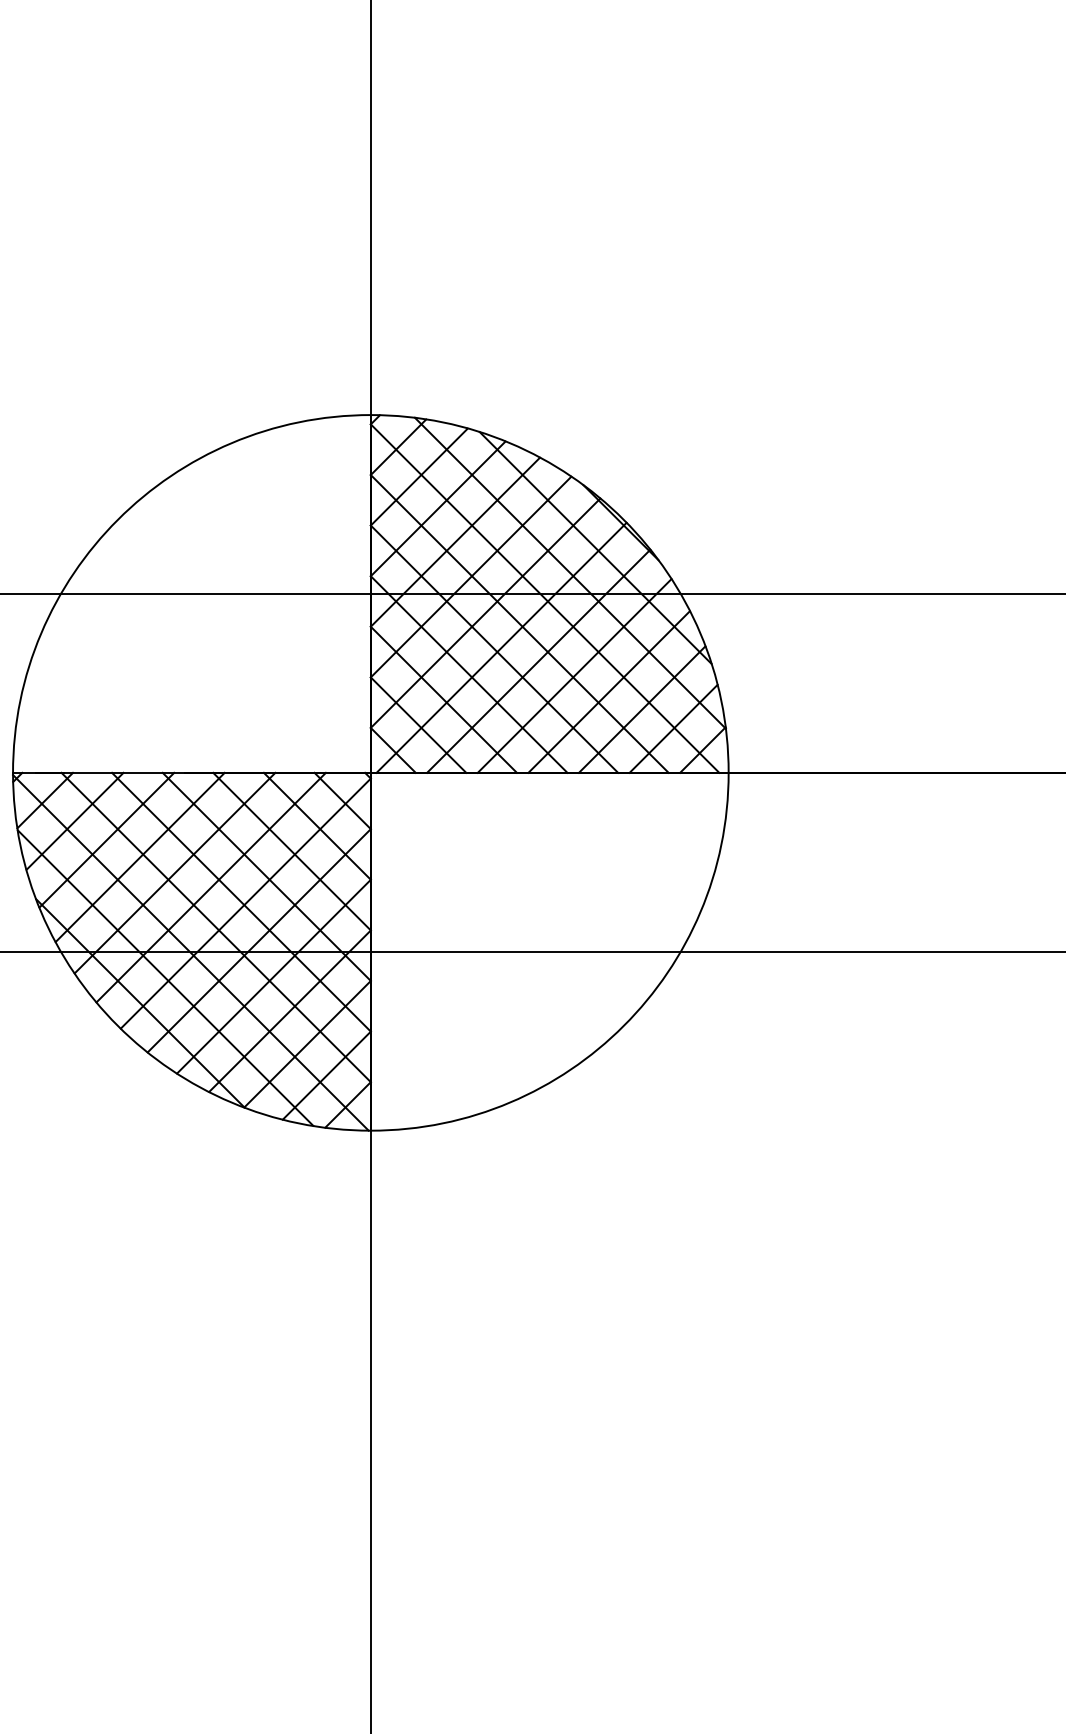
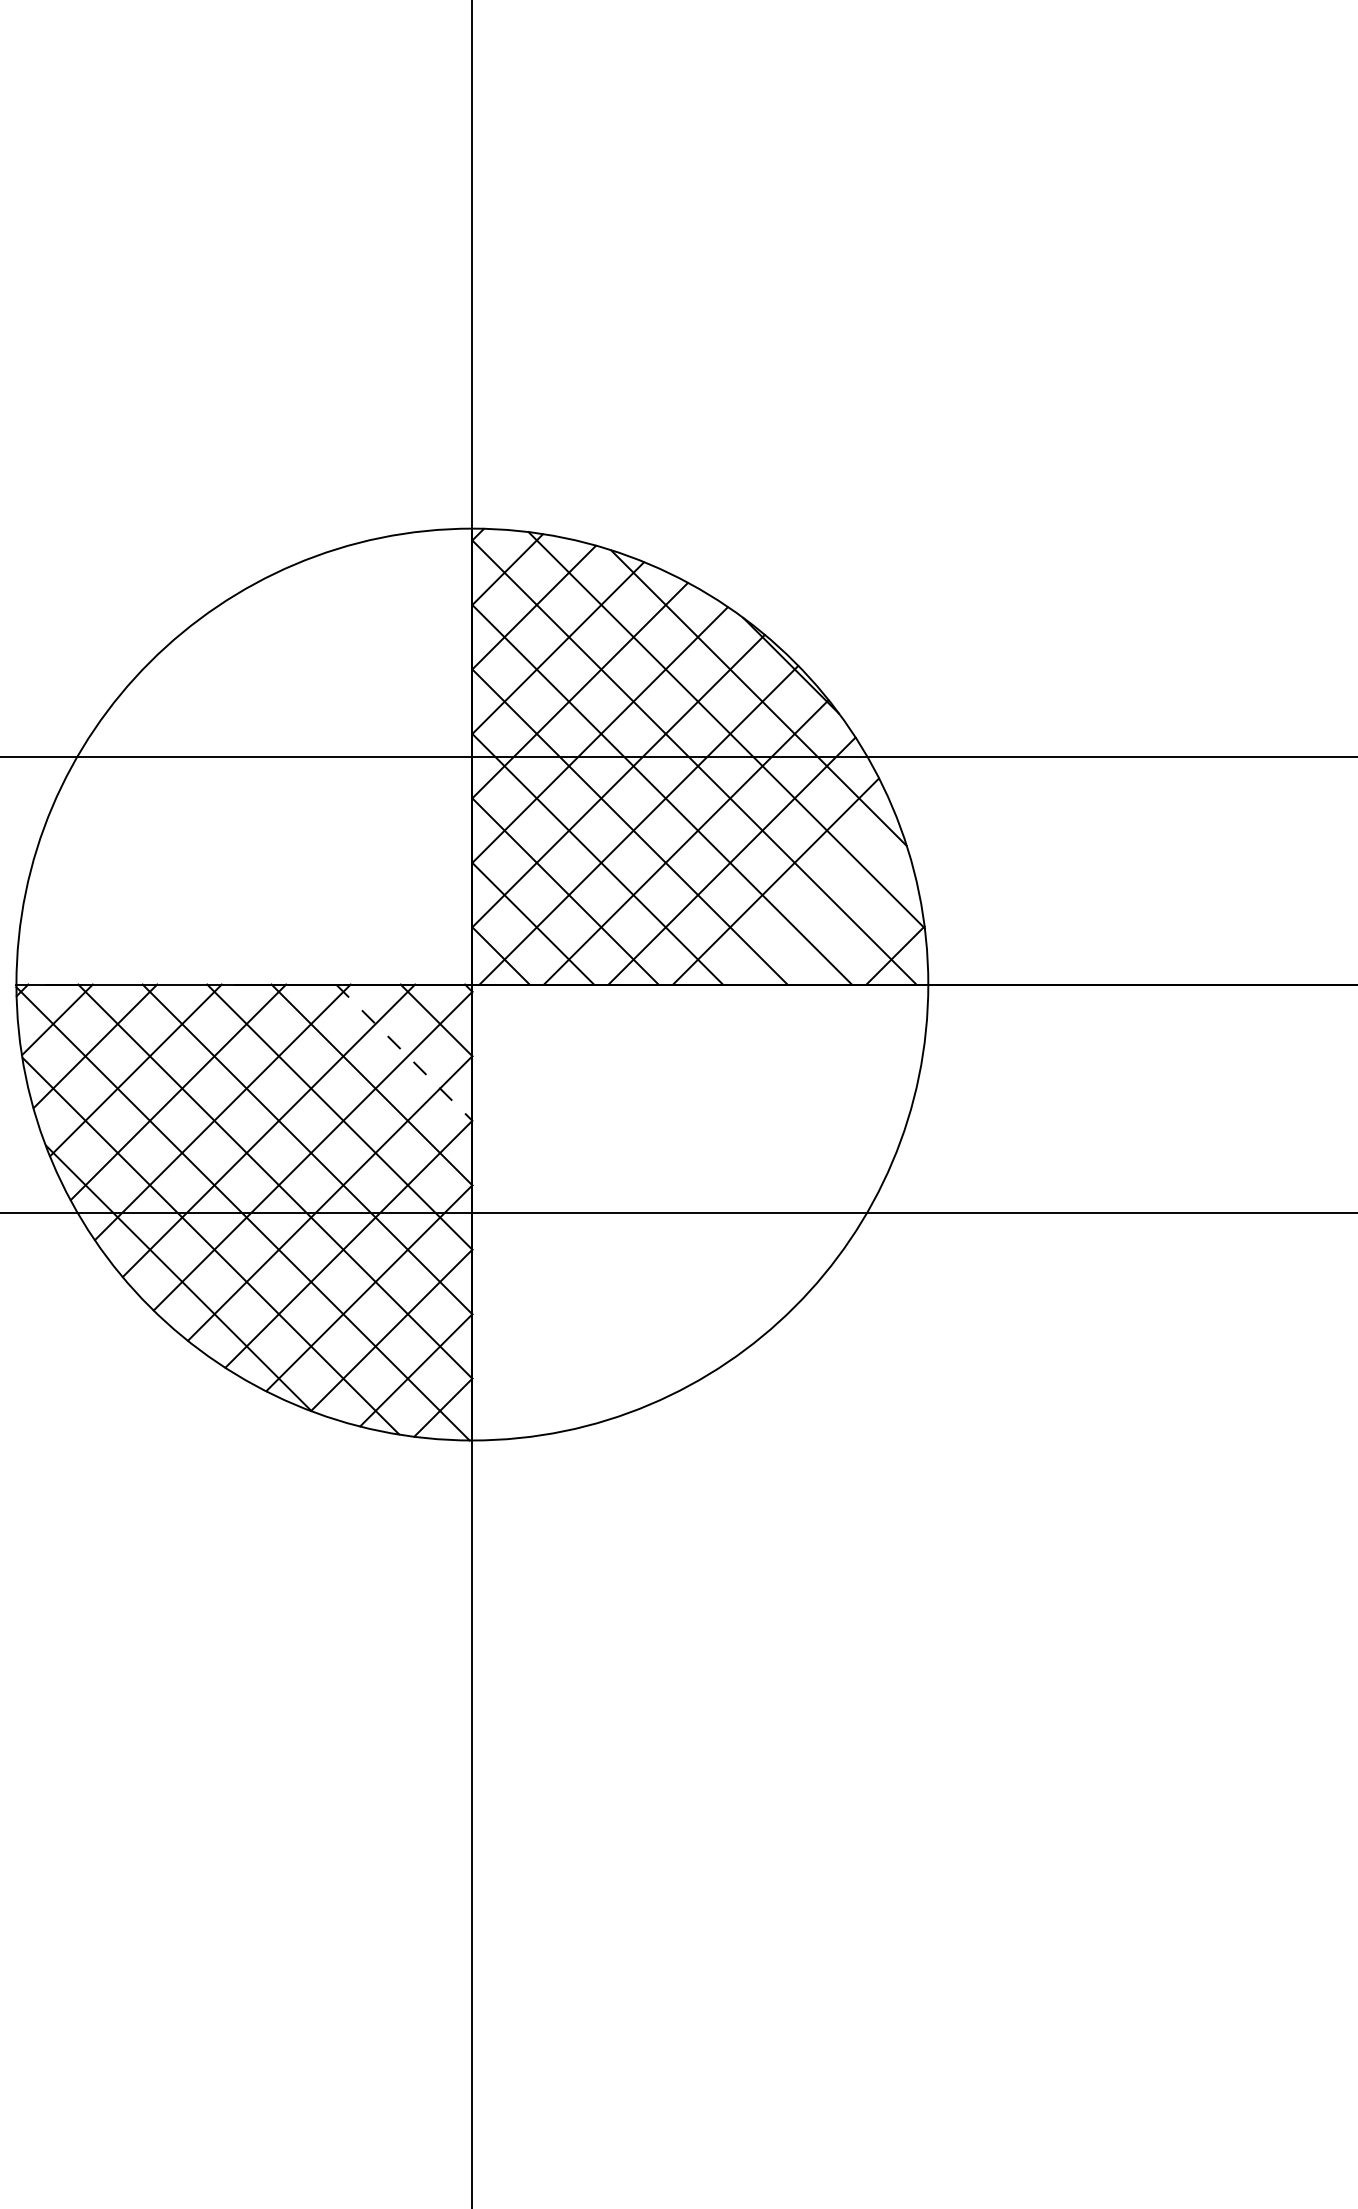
line: (641, 709) -> (817, 903), removed
line: (673, 728) -> (858, 928), removed
line: (317, 826) -> (404, 1053), solid -> dashed

